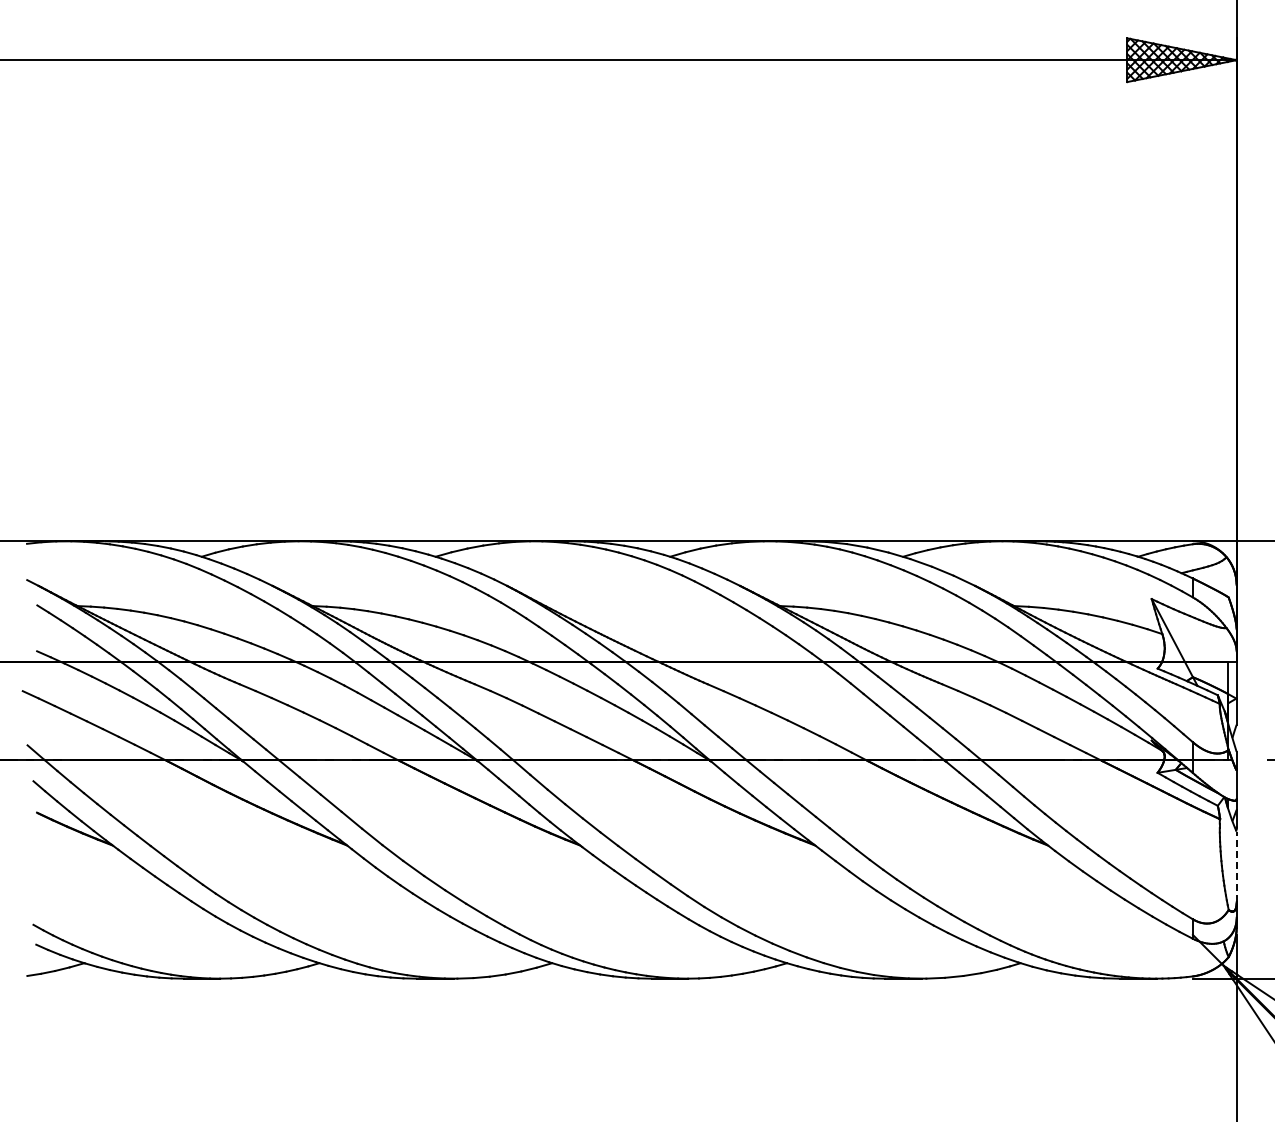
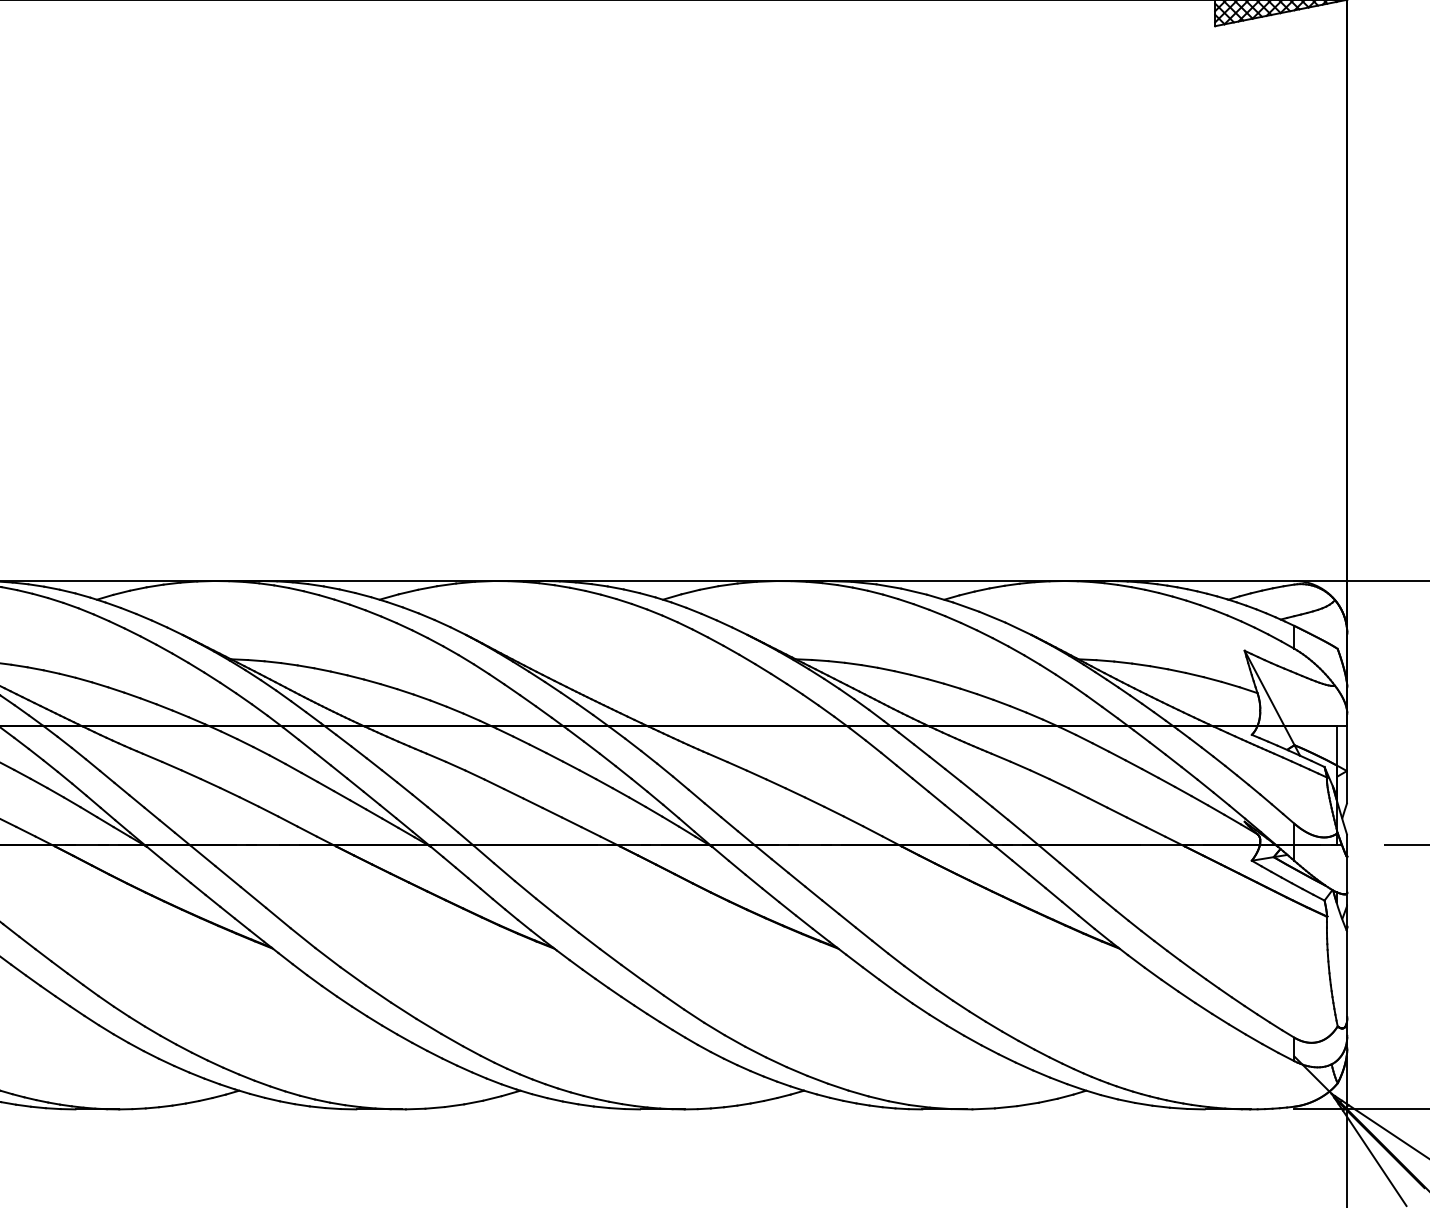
line: (1236, 866) -> (1347, 973), dashed -> solid

